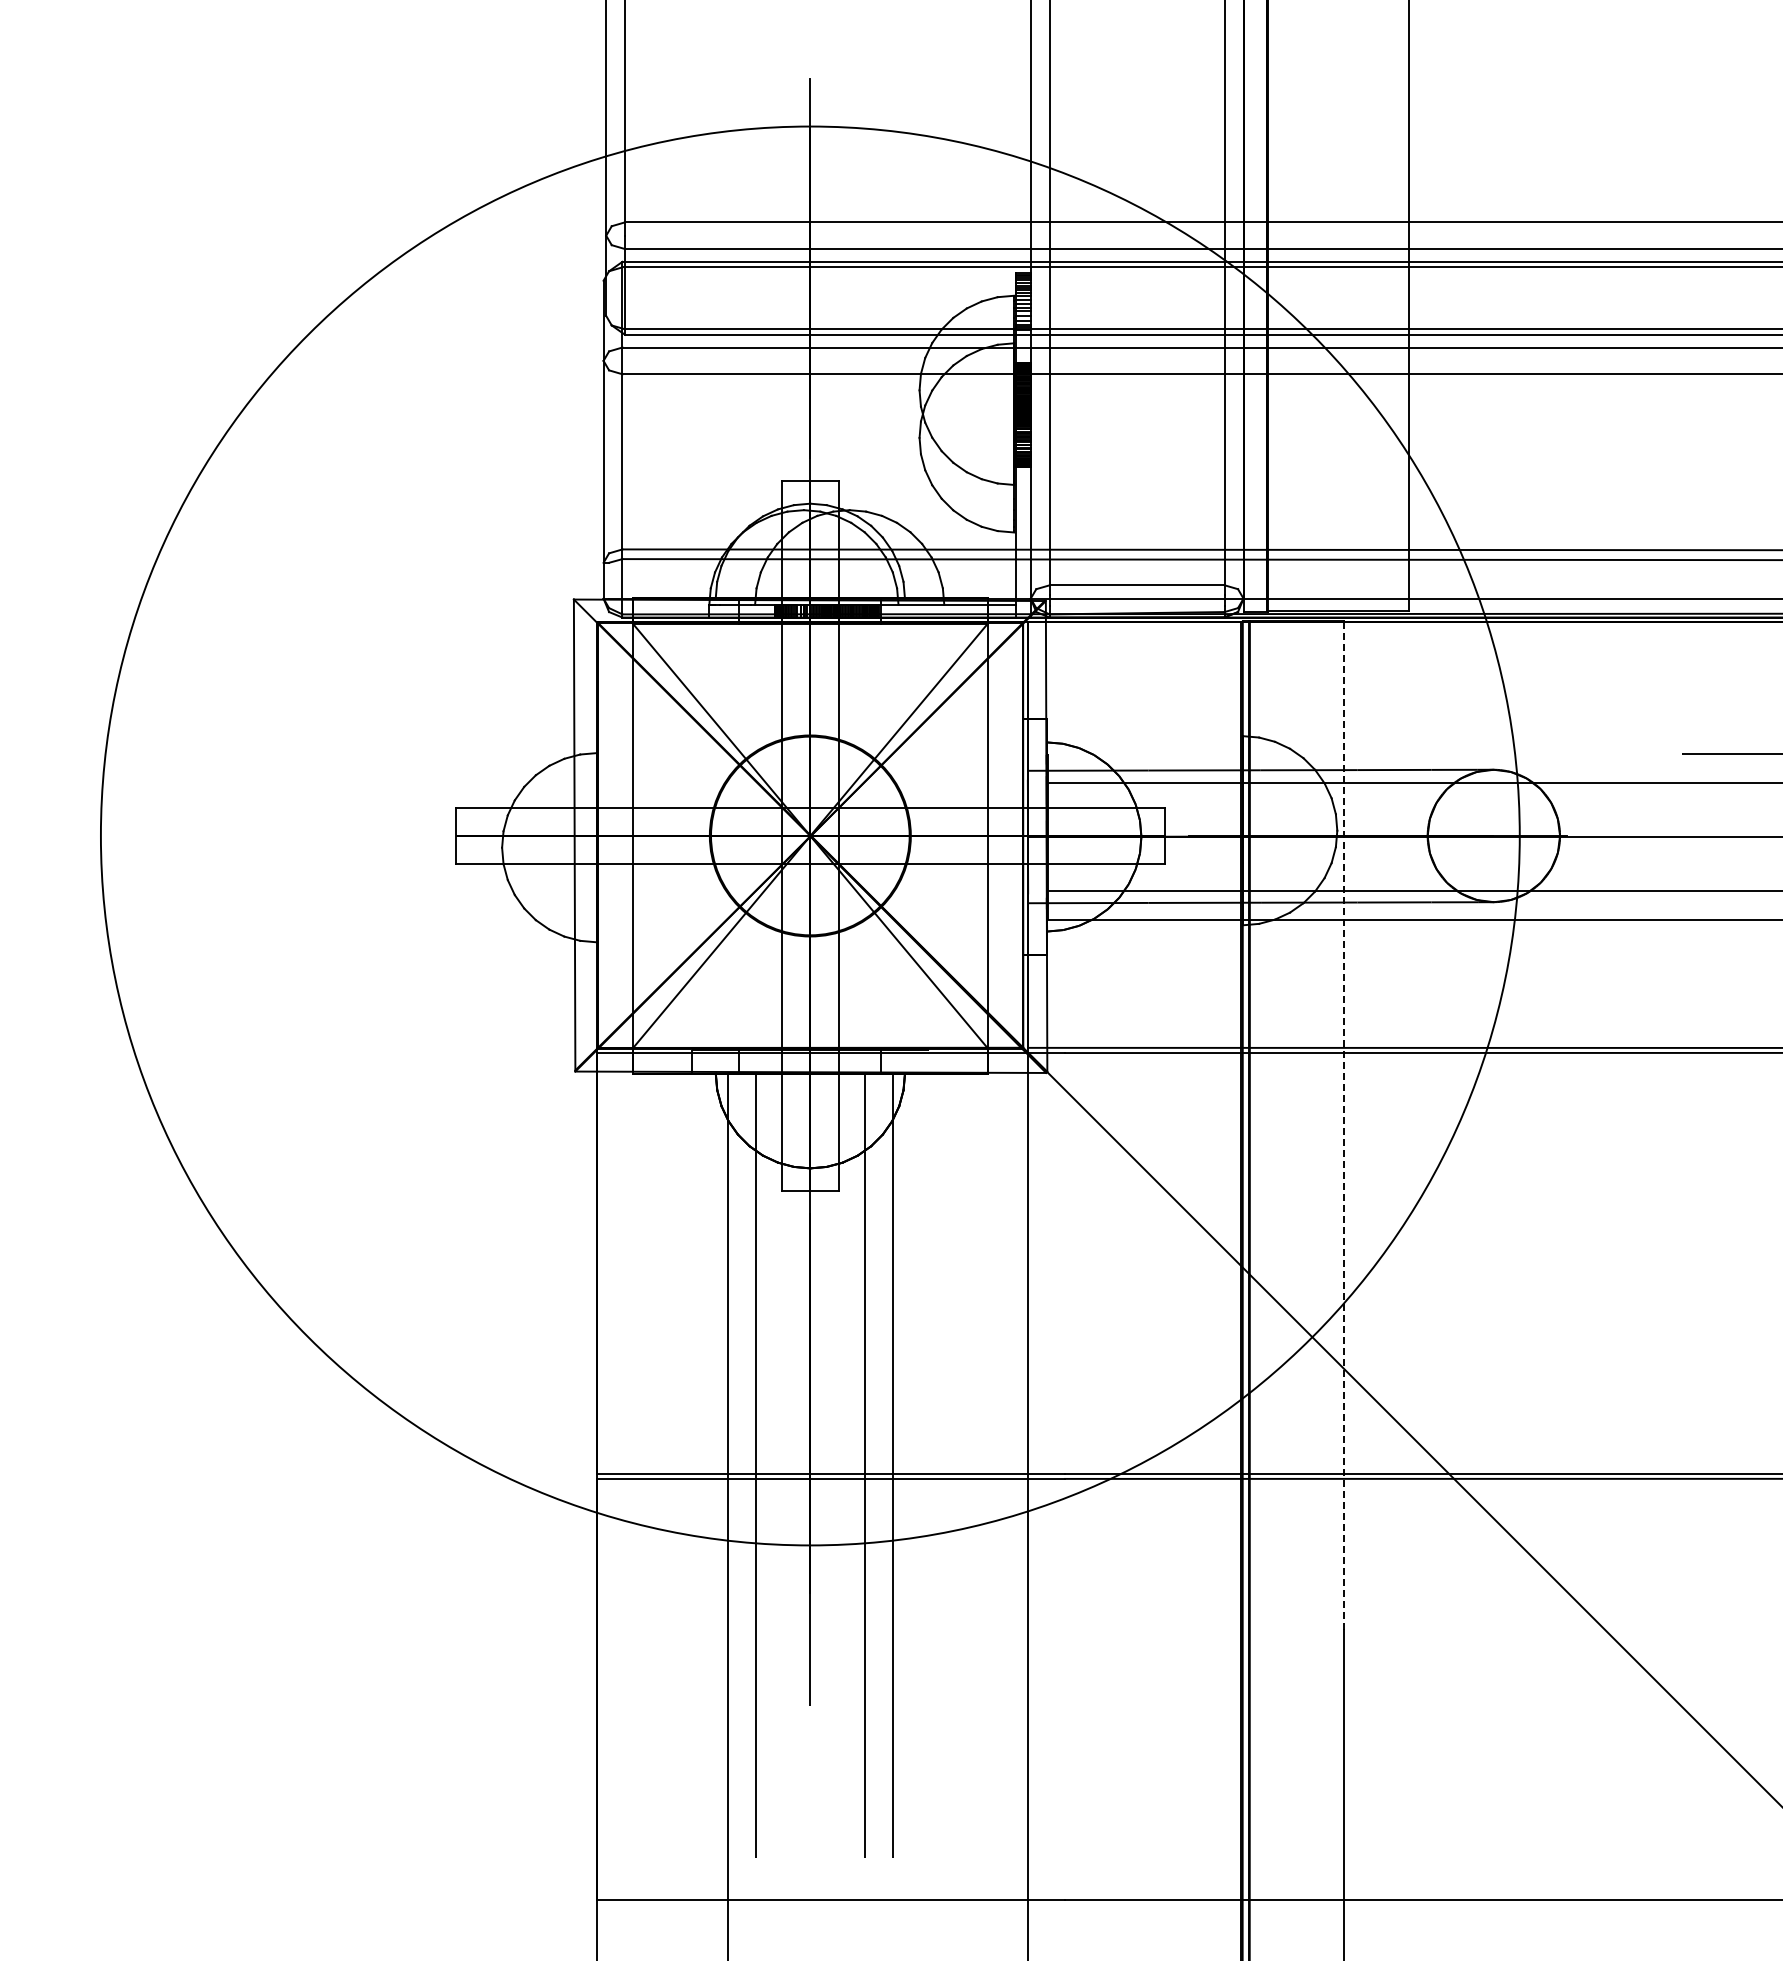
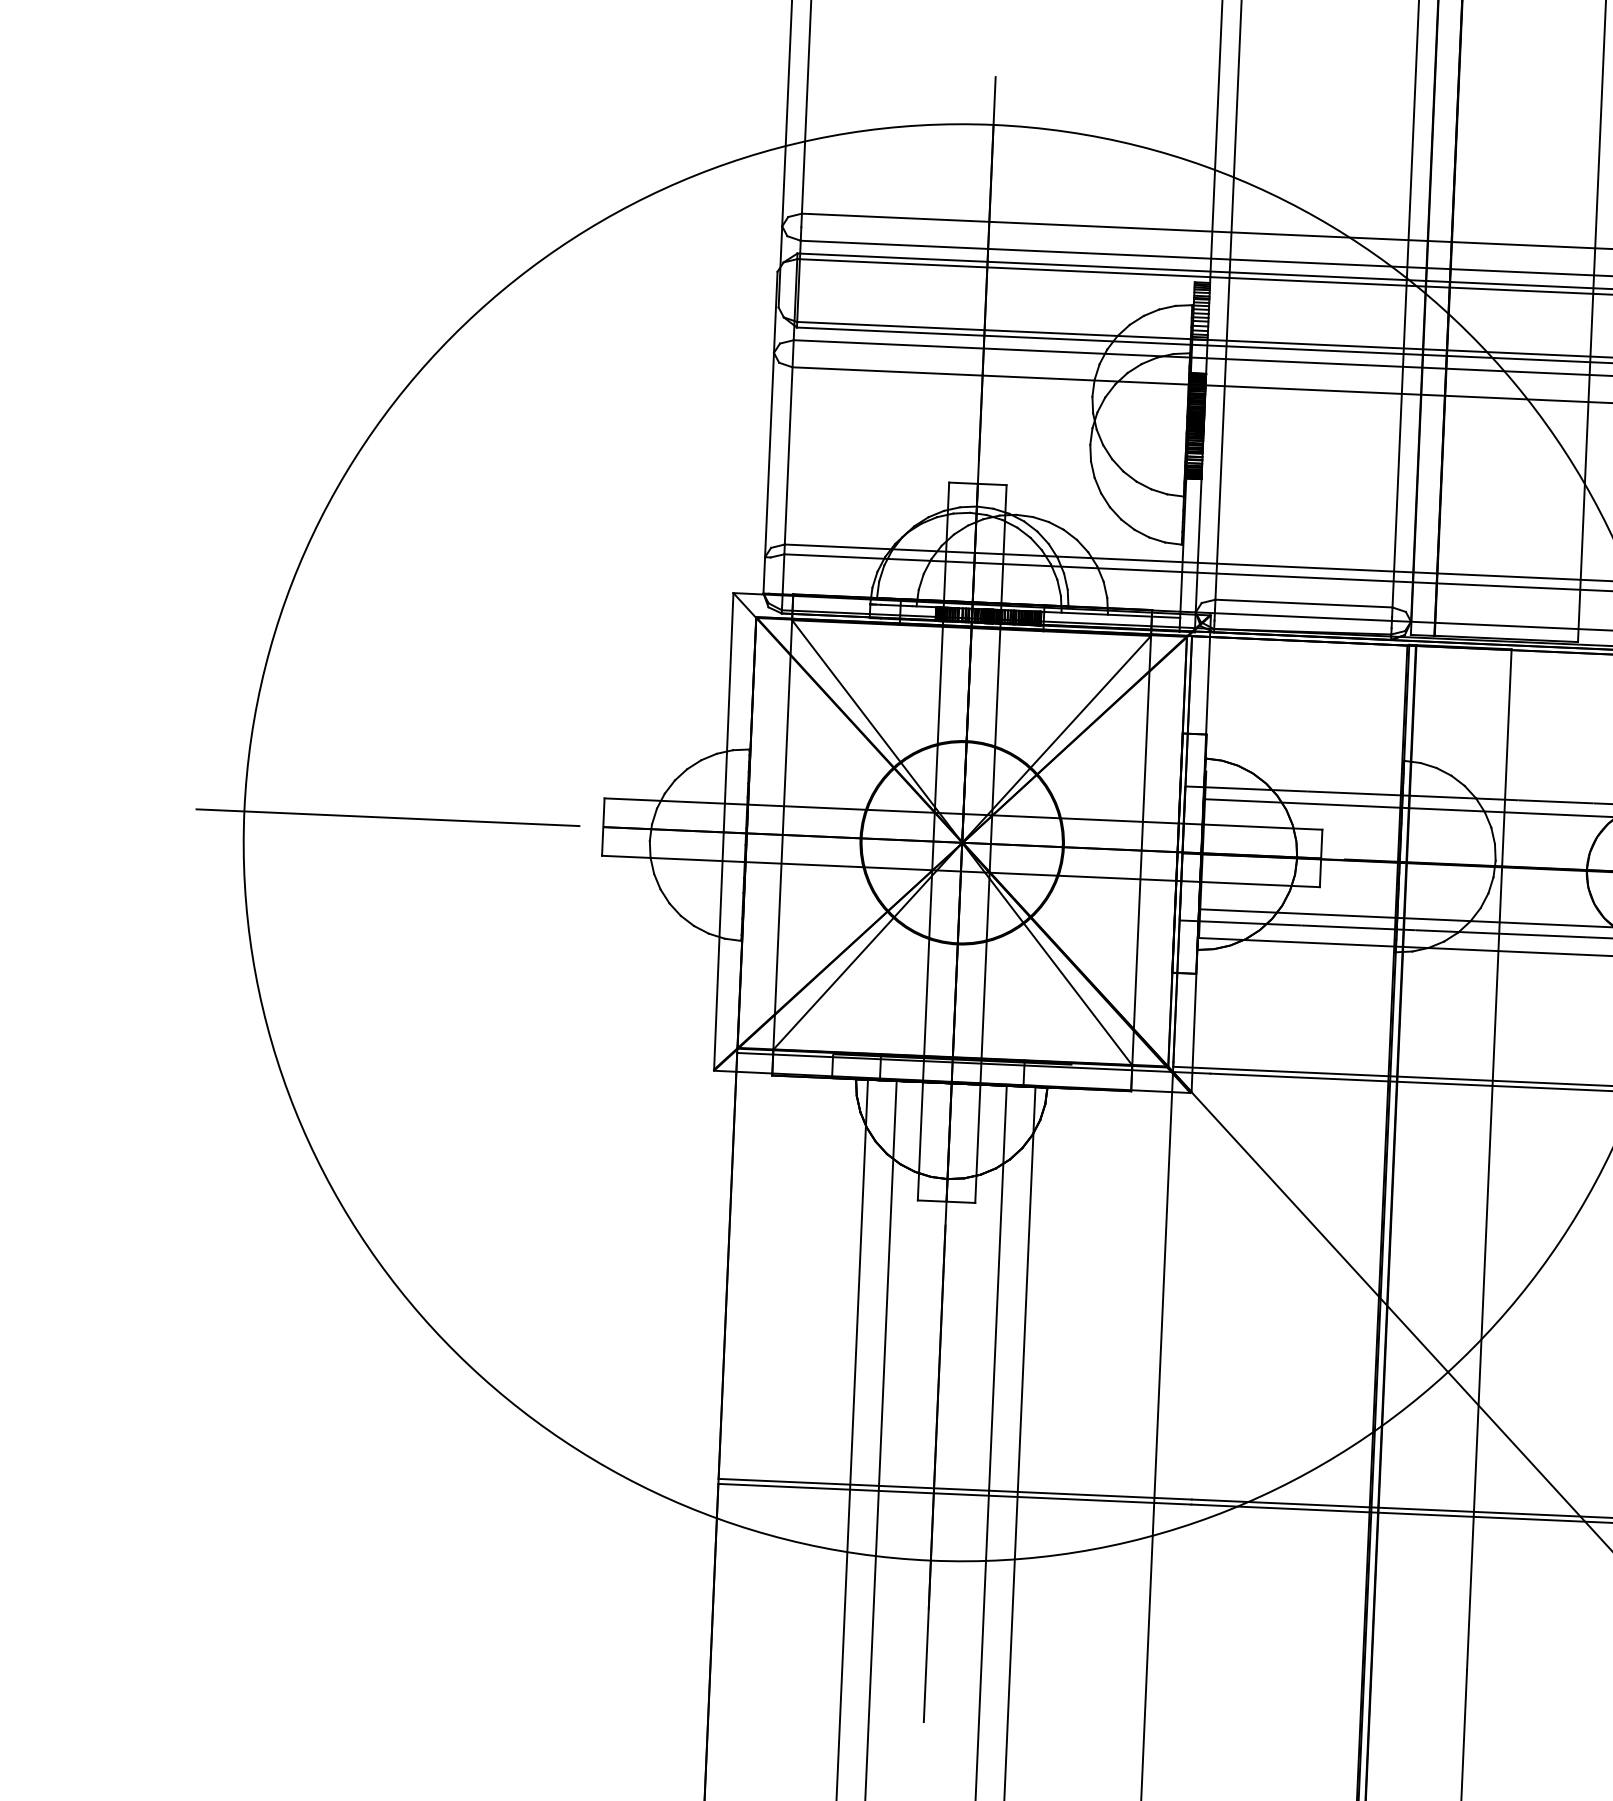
line: (242, 835) -> (387, 817), added
line: (1343, 1125) -> (1488, 1159), dashed -> solid

